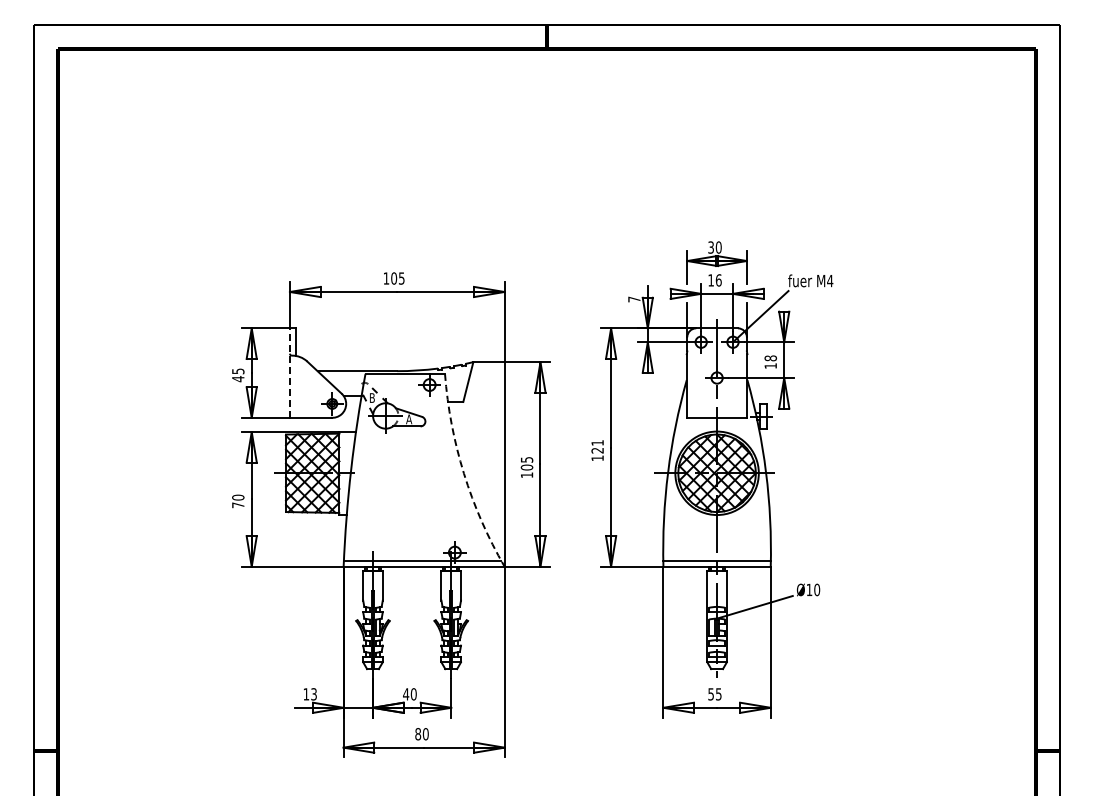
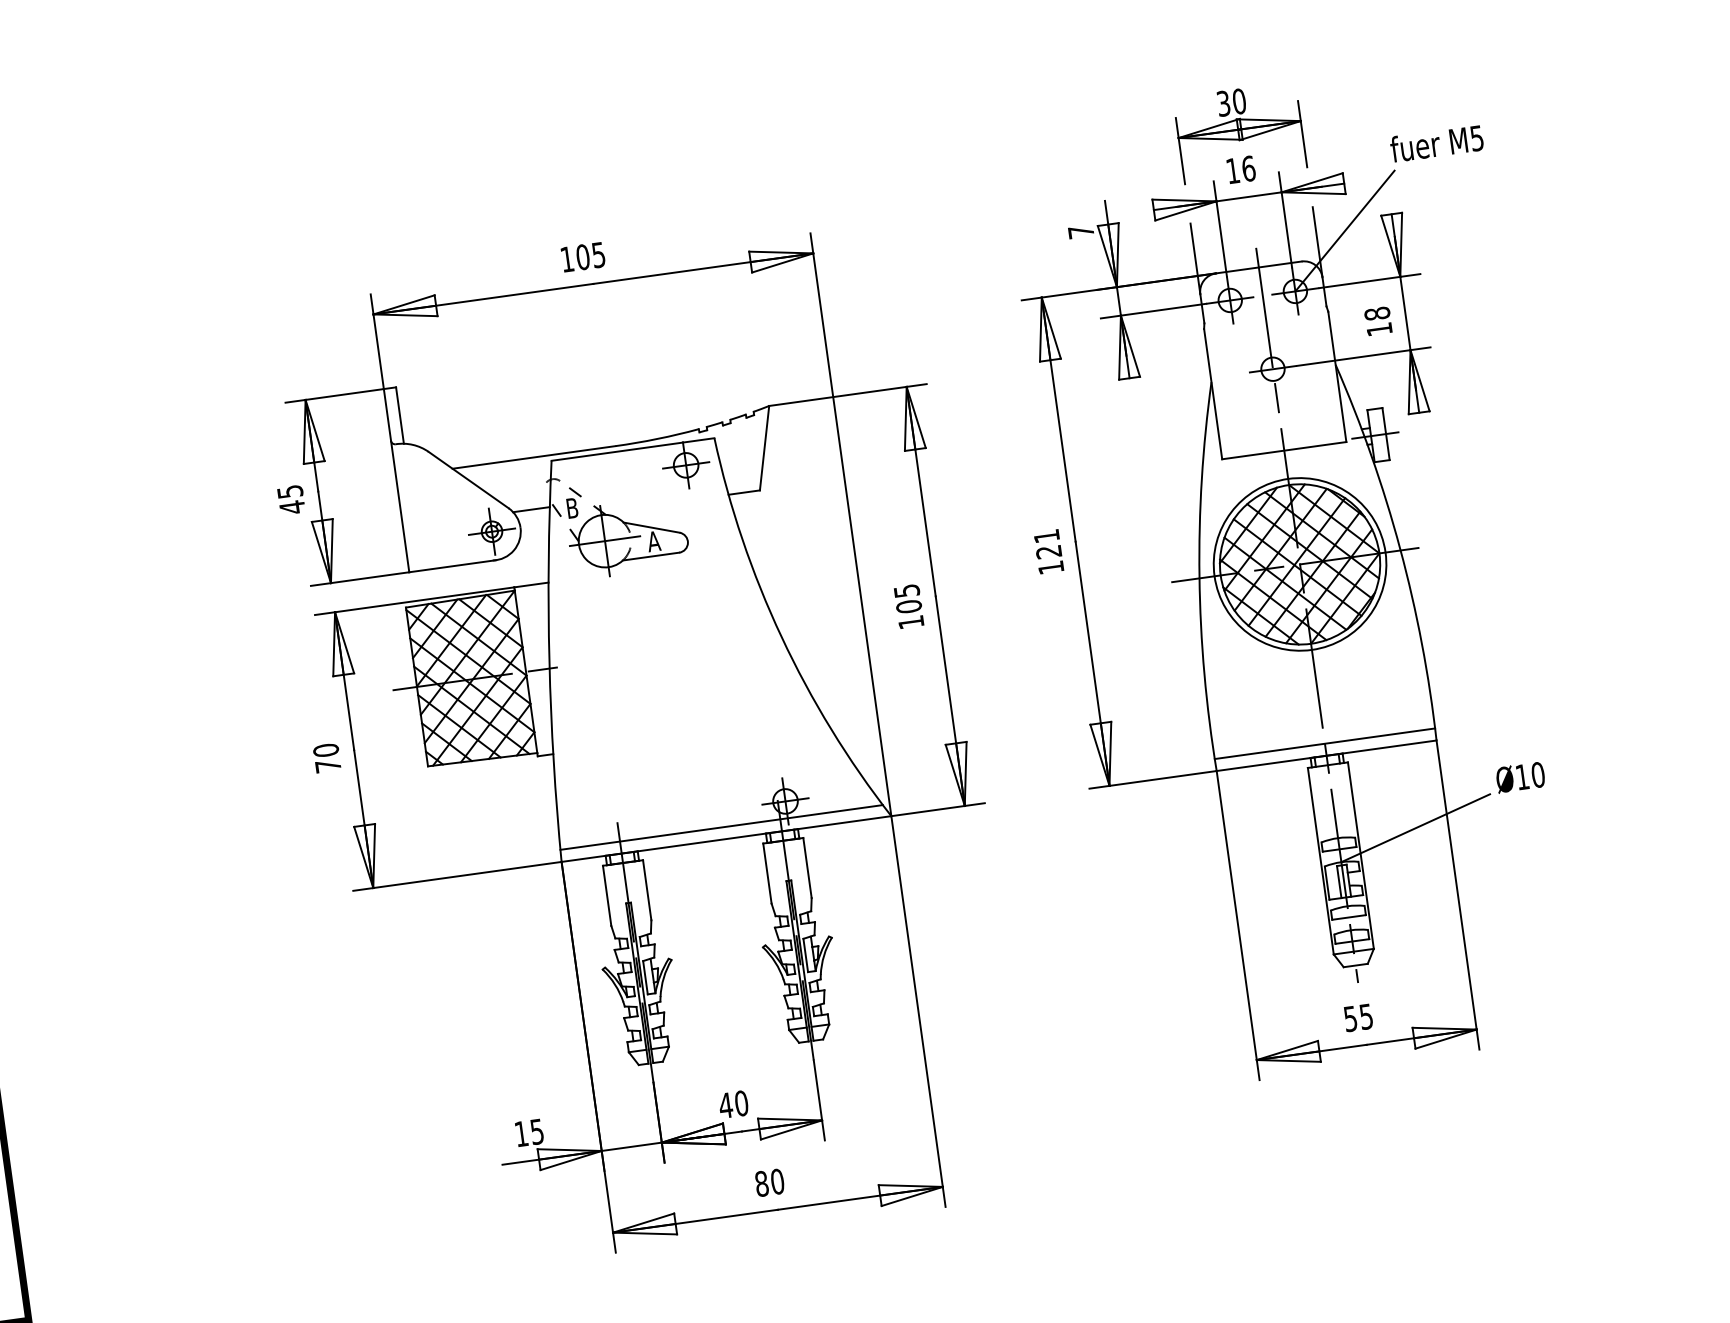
text: (830, 281) -> (1477, 139), M4 -> M5
line: (289, 373) -> (395, 481), dashed -> solid
arc: (463, 473) -> (780, 636), dashed -> solid
text: (313, 693) -> (535, 1130), 13 -> 15

